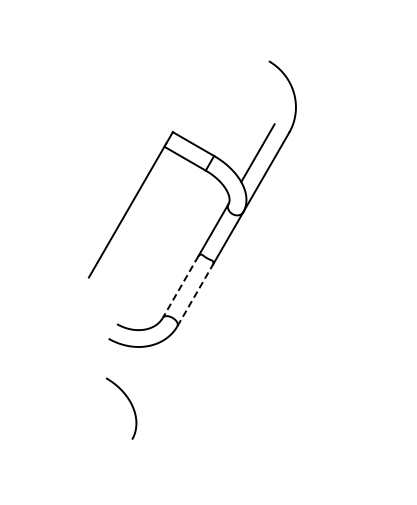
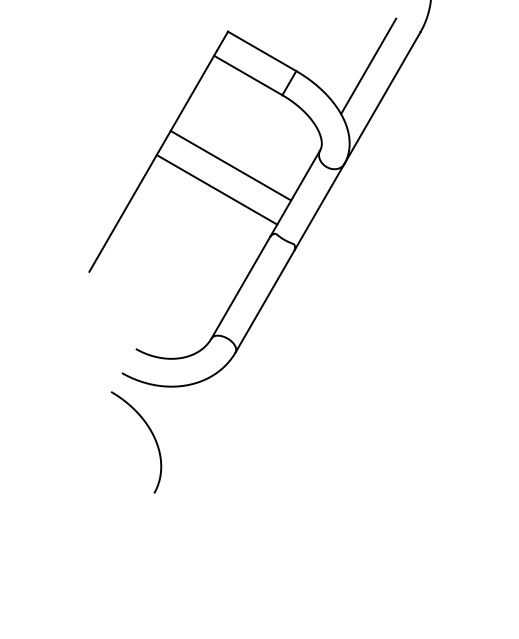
line: (174, 213) -> (230, 166), added
line: (165, 227) -> (215, 189), added
line: (180, 287) -> (240, 288), dashed -> solid
line: (195, 295) -> (265, 301), dashed -> solid
curve: (130, 404) -> (151, 435), moved

